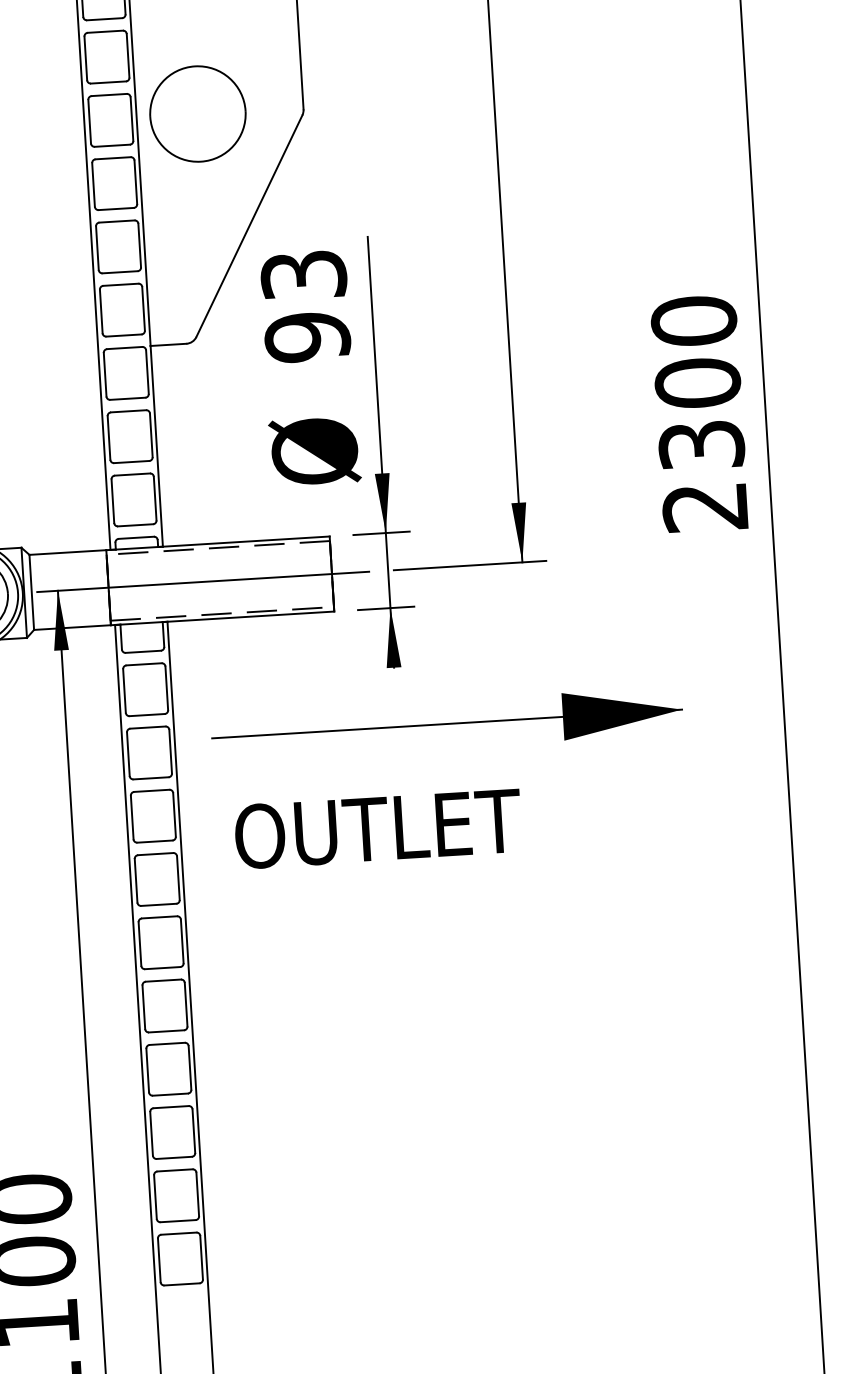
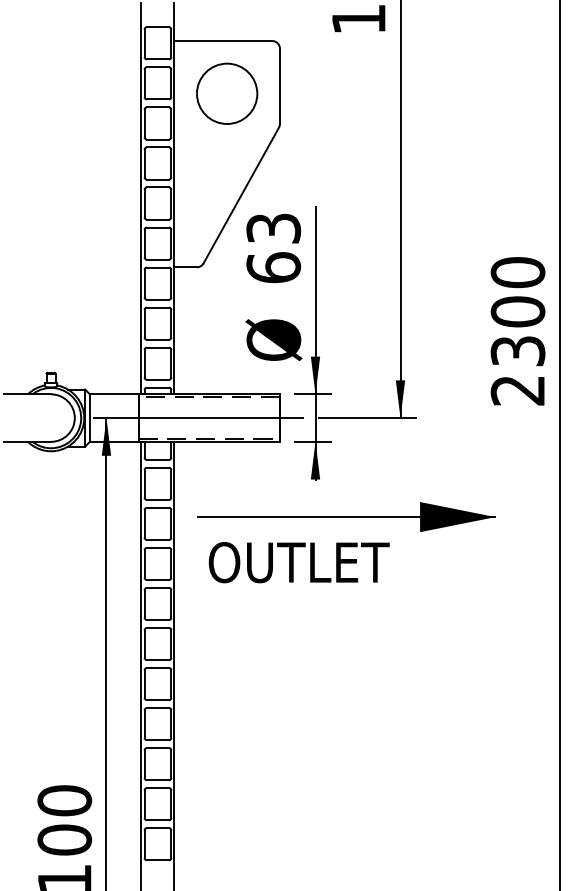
part: (198, 113) -> (227, 93), moved
text: (307, 336) -> (273, 267), 93 -> 63
text: (376, 828) -> (298, 562), moved

